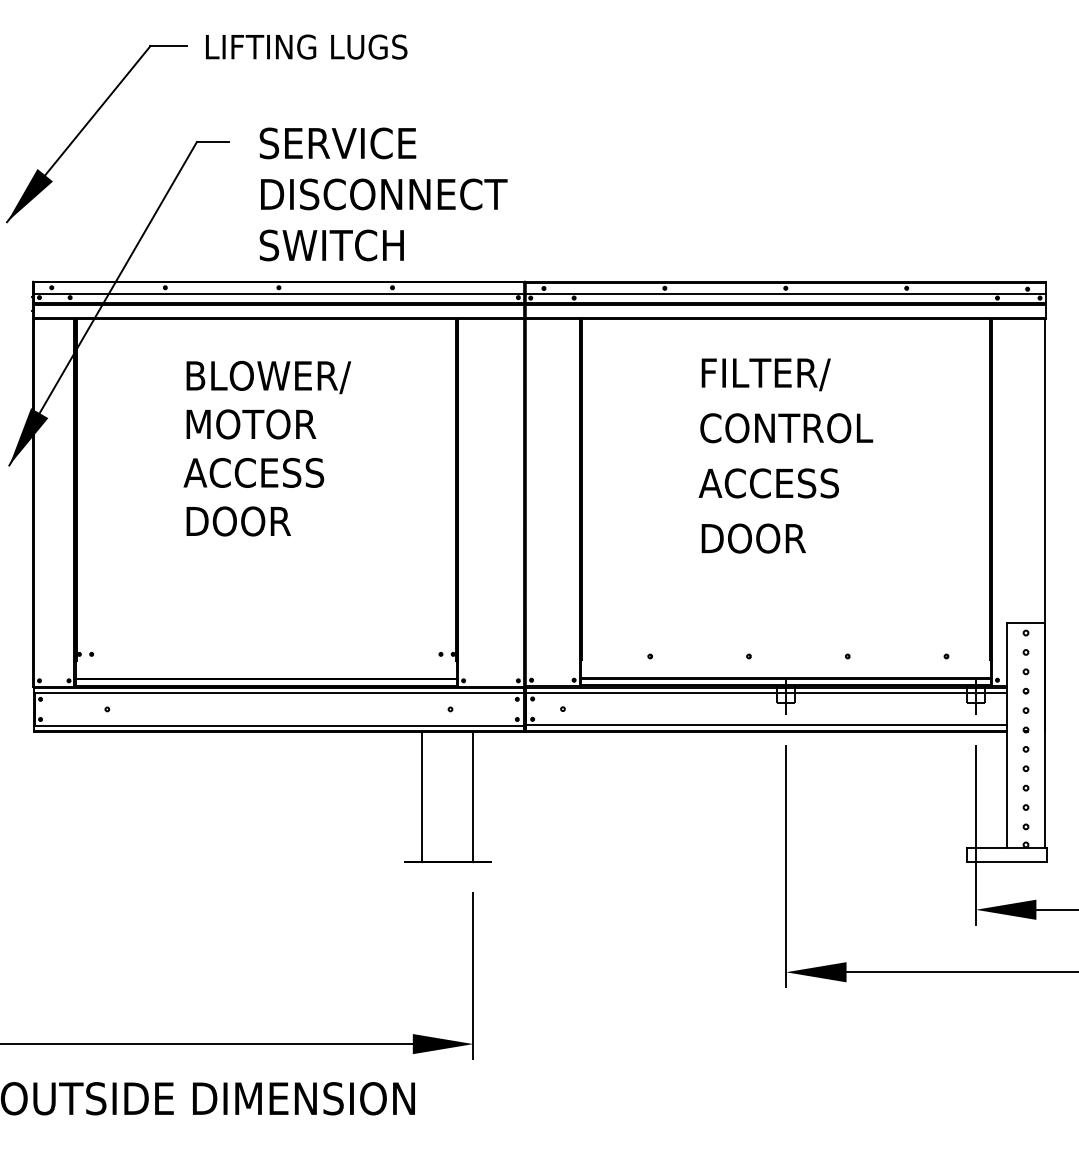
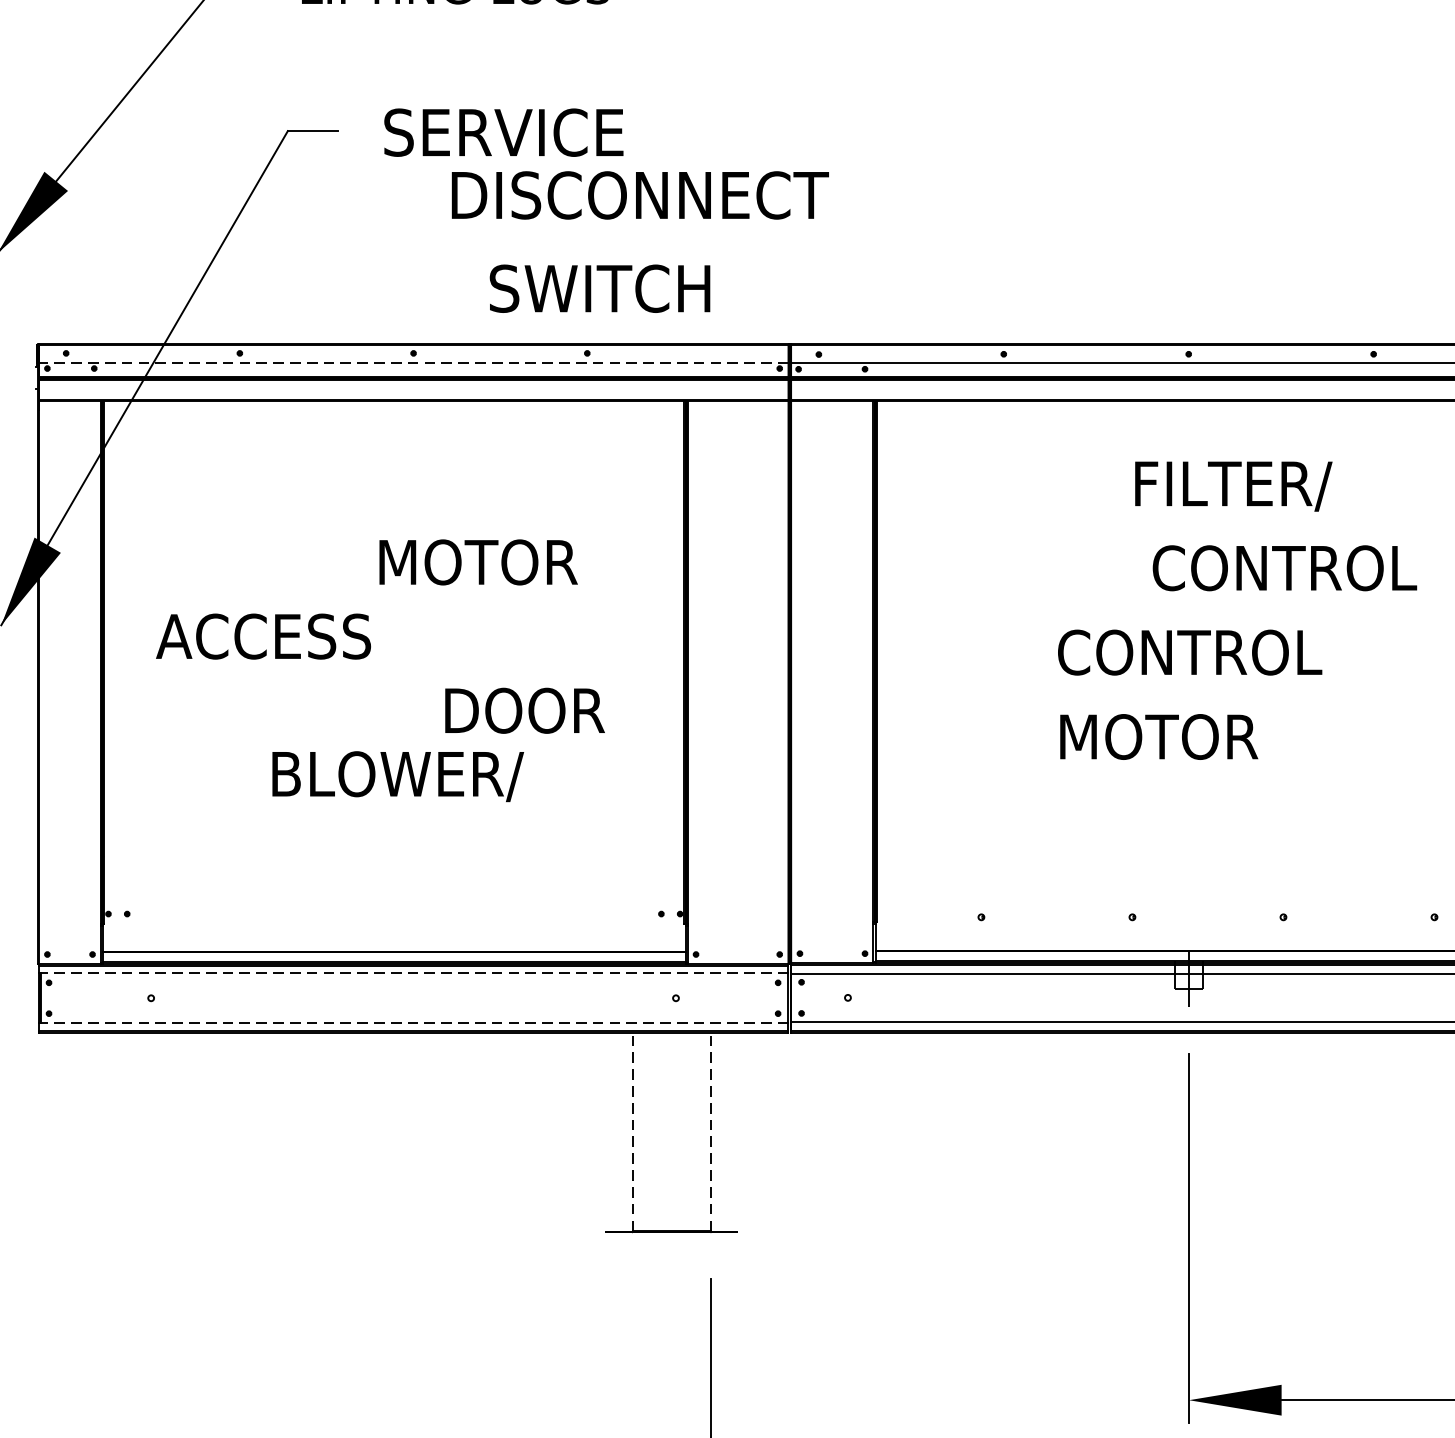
text: (384, 194) -> (640, 195), moved
text: (331, 245) -> (599, 288), moved
line: (278, 293) -> (412, 362), solid -> dashed
text: (765, 374) -> (1232, 486), moved
text: (268, 377) -> (397, 776), moved
text: (251, 424) -> (478, 562), moved
text: (786, 428) -> (1284, 568), moved
text: (253, 472) -> (263, 635), moved
text: (785, 483) -> (1188, 652), ACCESS -> CONTROL
text: (238, 521) -> (524, 710), moved
text: (768, 538) -> (1162, 736), DOOR -> MOTOR
line: (278, 693) -> (412, 973), solid -> dashed
line: (278, 725) -> (412, 1022), solid -> dashed
line: (422, 796) -> (633, 1131), solid -> dashed
line: (473, 796) -> (711, 1131), solid -> dashed

